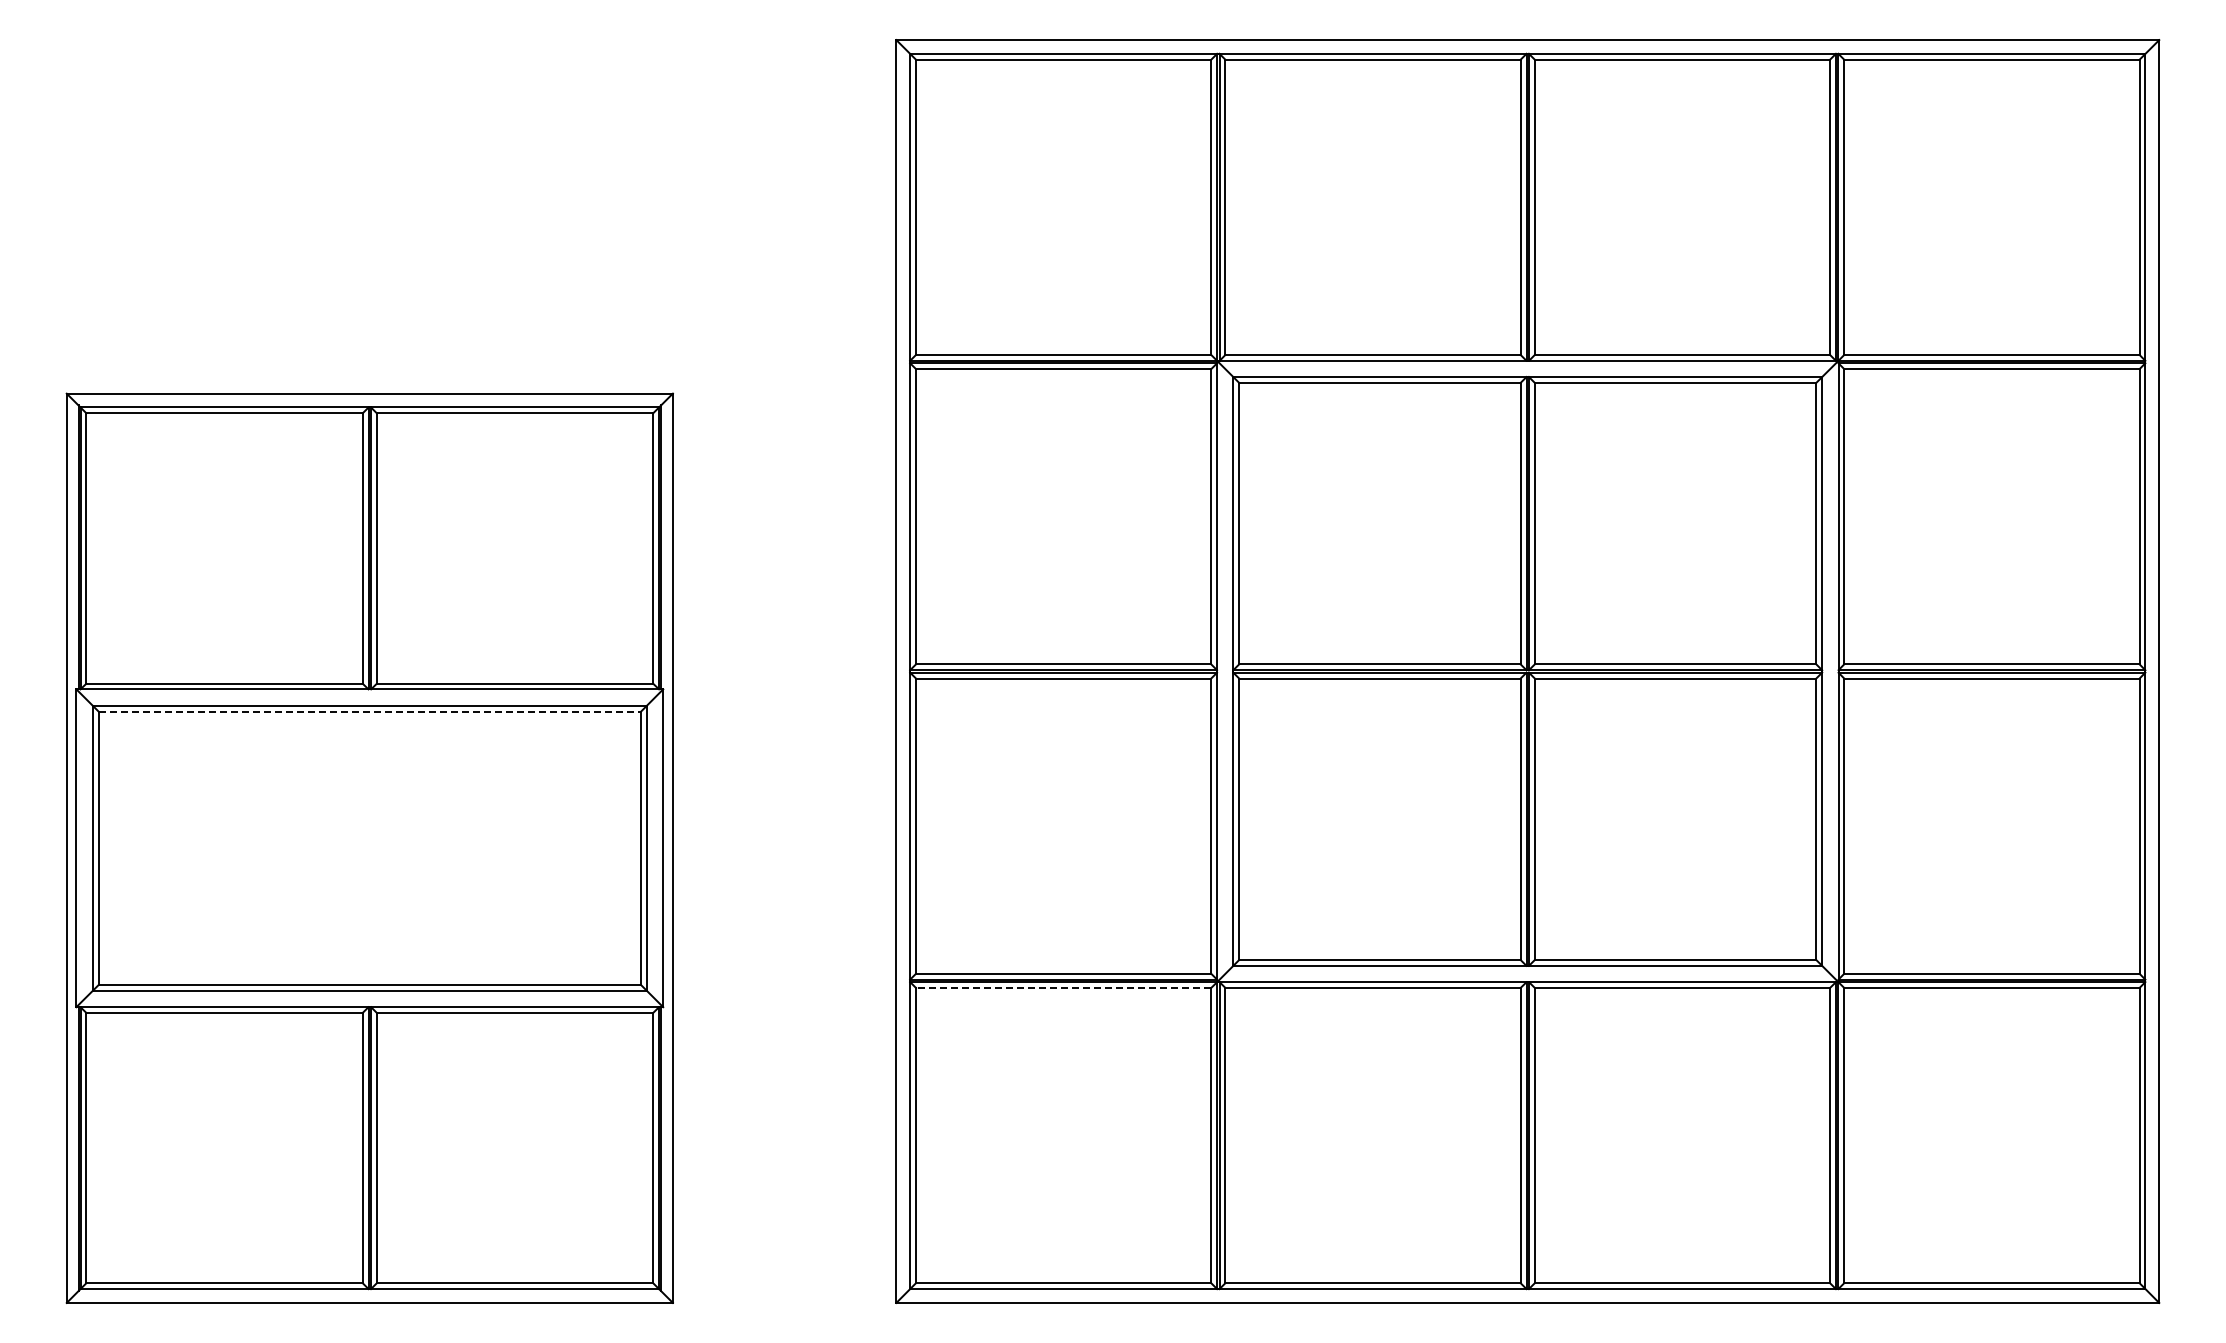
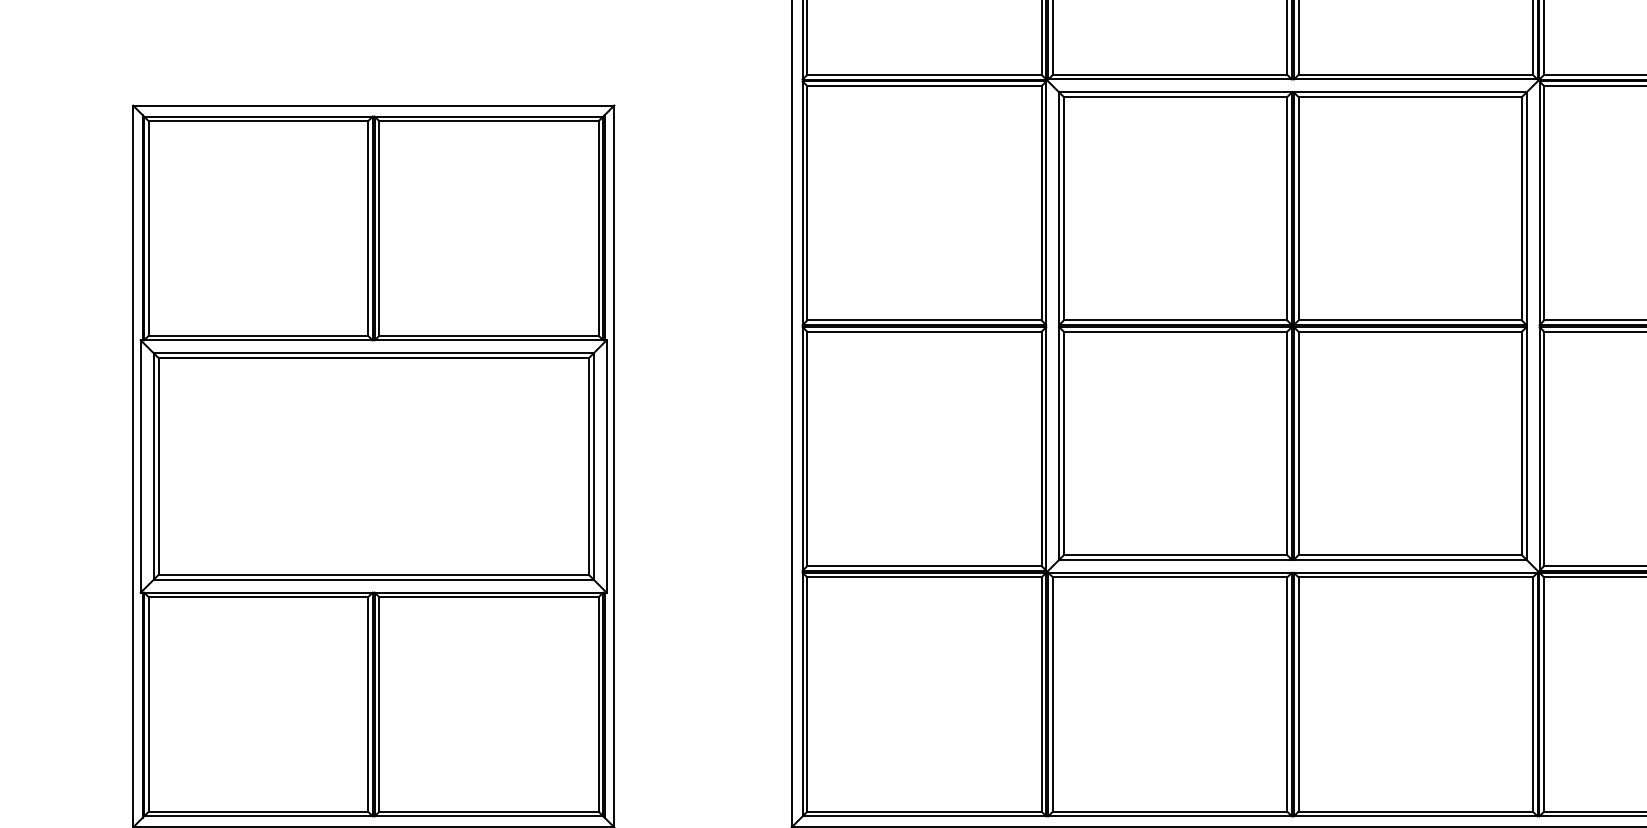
line: (370, 711) -> (374, 357), dashed -> solid
line: (1063, 988) -> (924, 577), dashed -> solid

